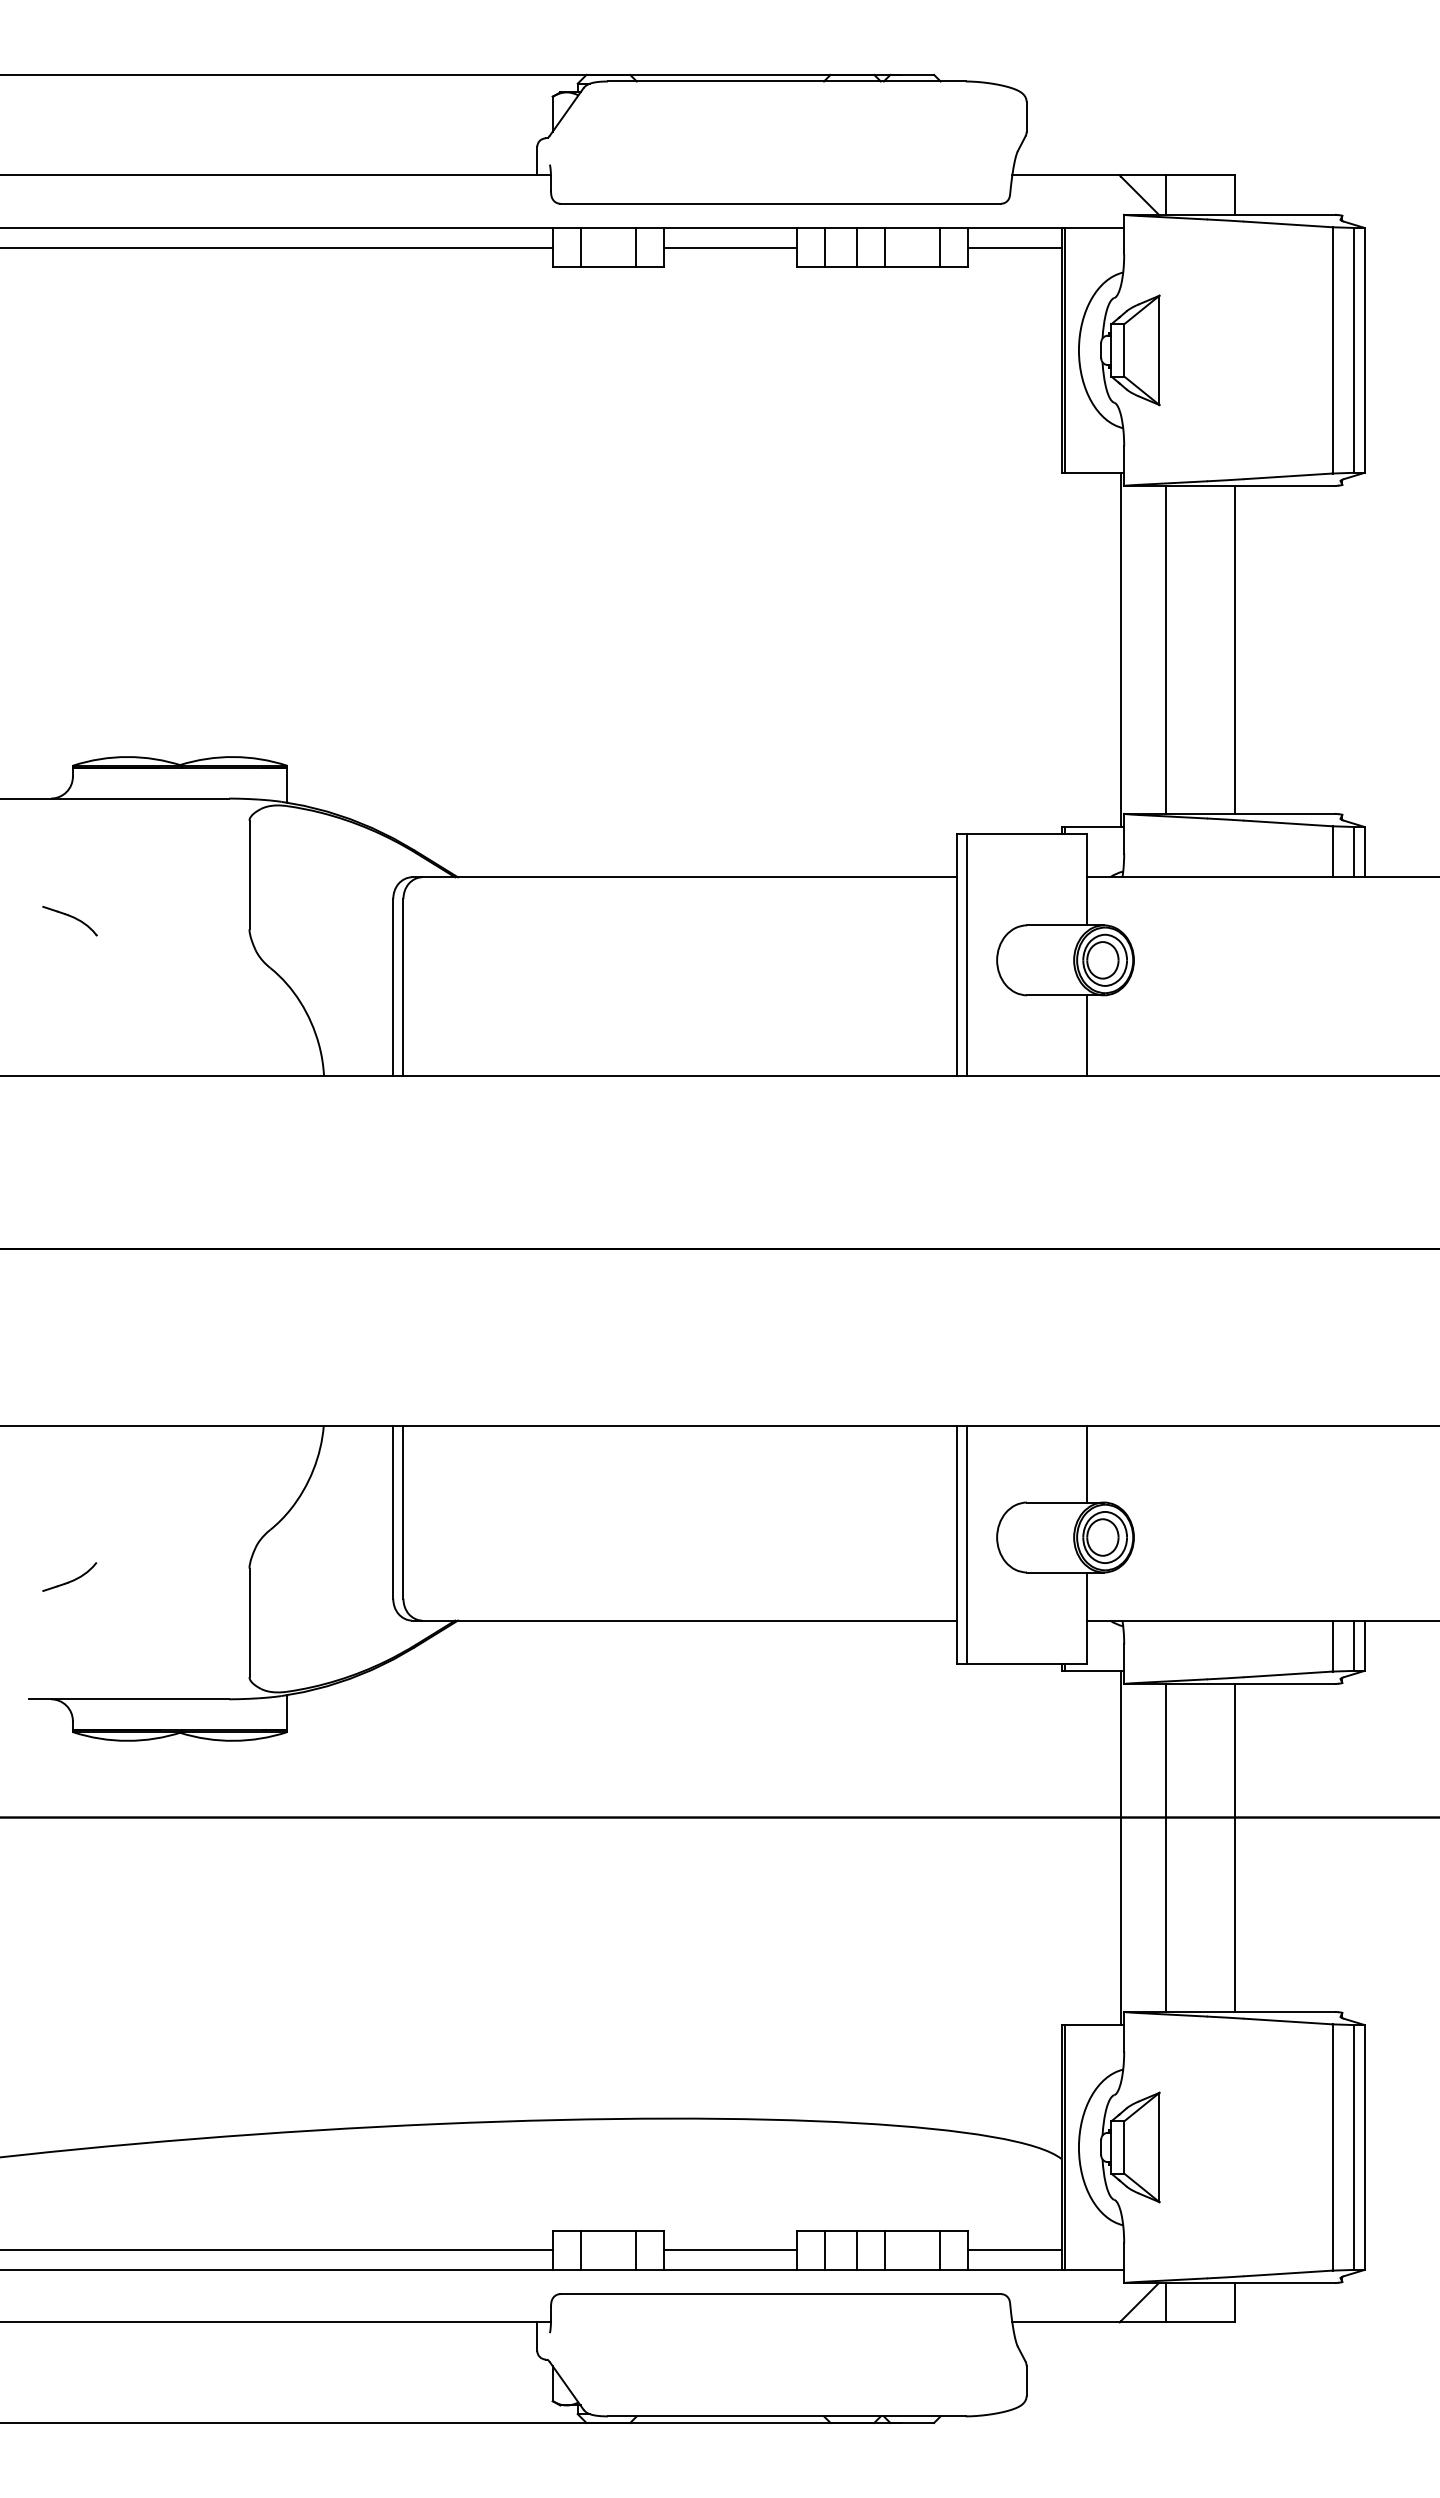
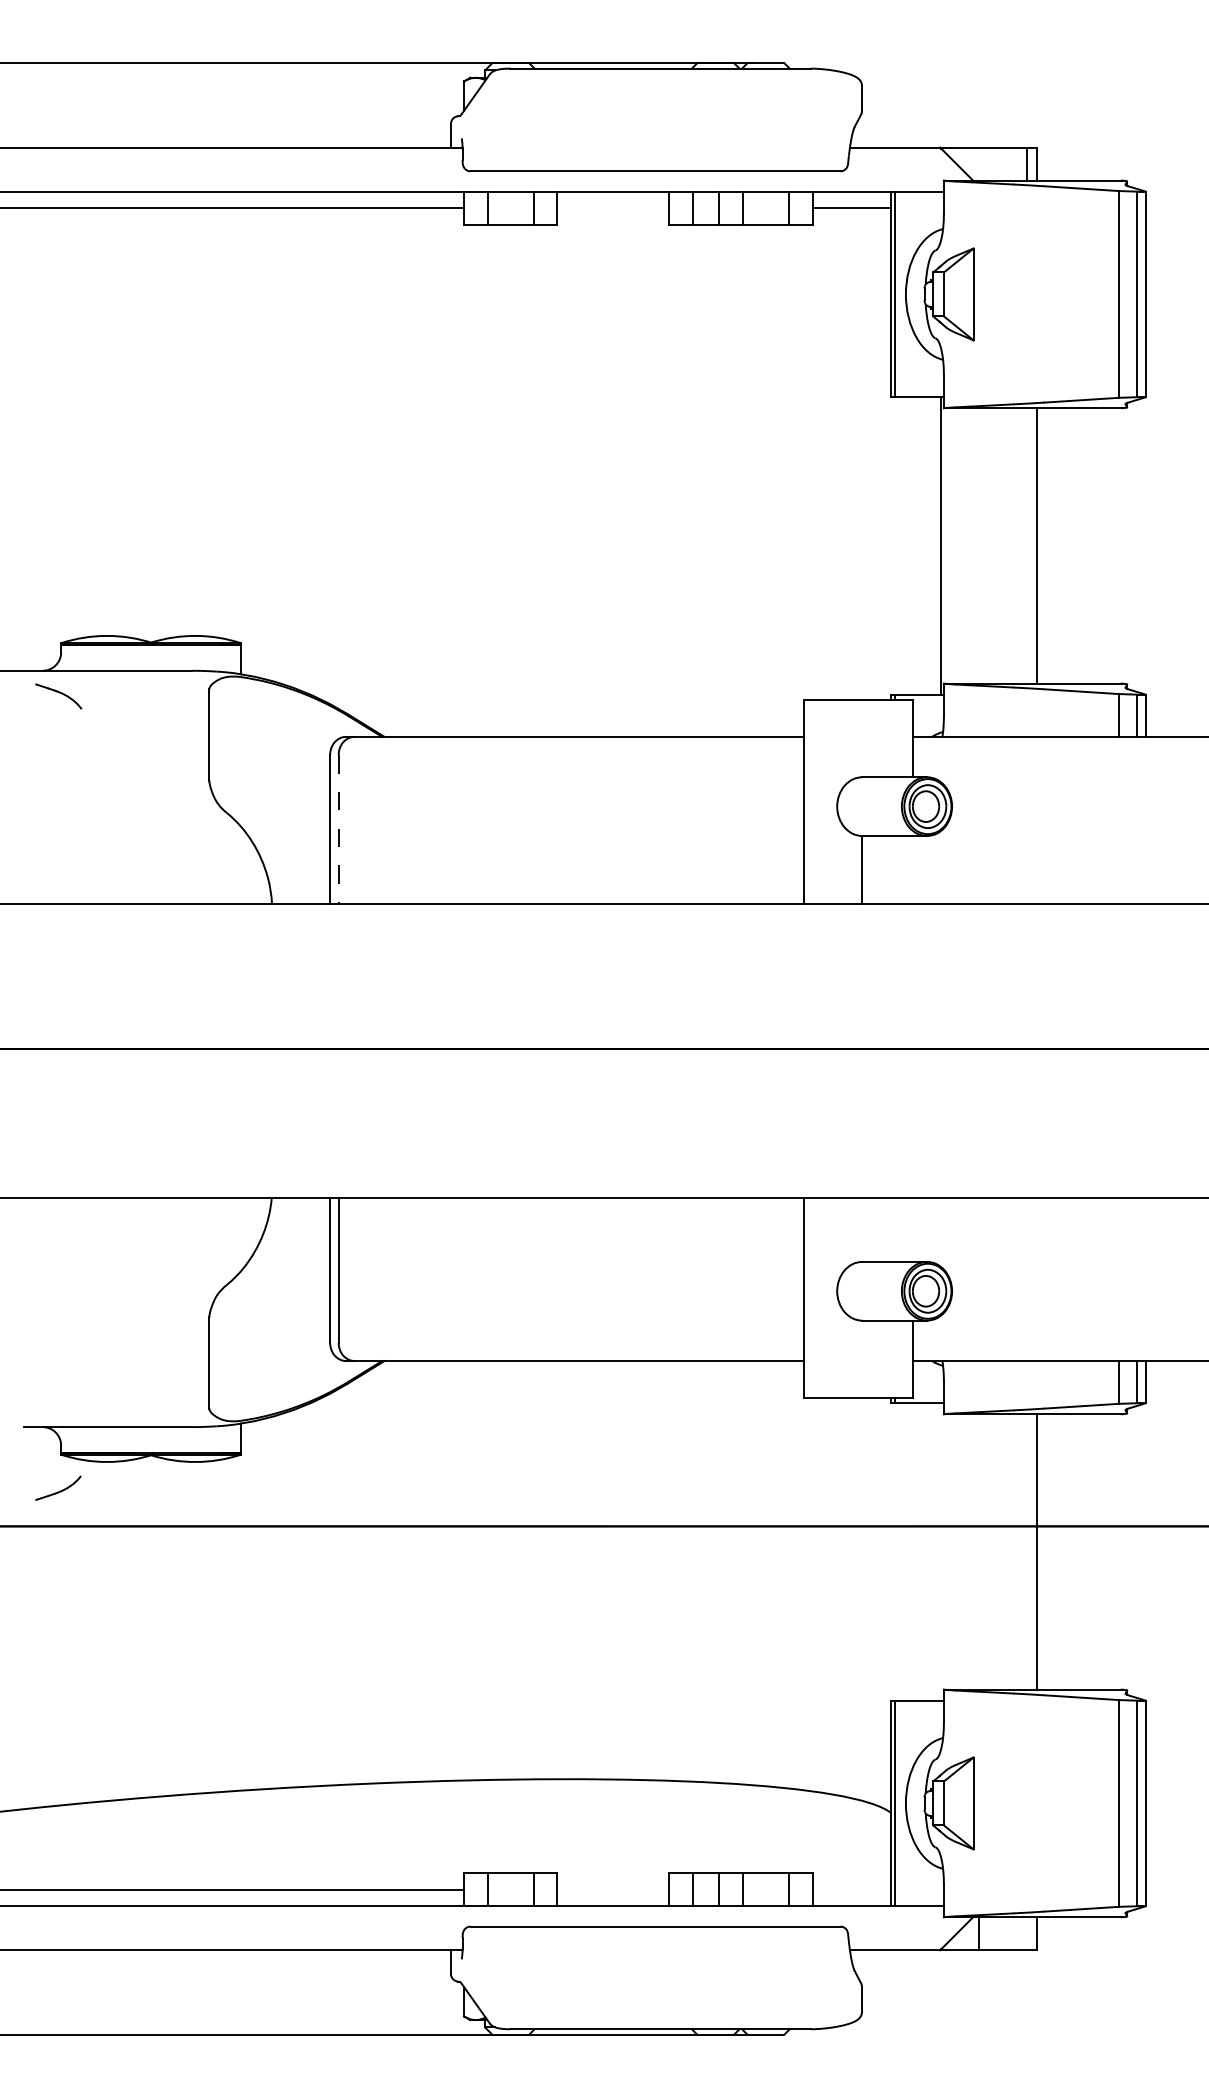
line: (1165, 194) -> (1027, 163), moved
line: (729, 247) -> (612, 208), removed
line: (1165, 649) -> (978, 545), removed
part: (69, 921) -> (58, 696), moved
line: (967, 954) -> (812, 801), removed
line: (403, 987) -> (338, 829), solid -> dashed
line: (1086, 1035) -> (861, 869), moved
line: (1086, 1464) -> (912, 1229), removed
line: (967, 1545) -> (812, 1297), removed
part: (69, 1576) -> (58, 1487), moved
line: (1121, 1847) -> (941, 1551), removed
line: (1165, 1847) -> (978, 1551), removed
line: (729, 2250) -> (612, 1889), removed
line: (1014, 2250) -> (851, 1889), removed

